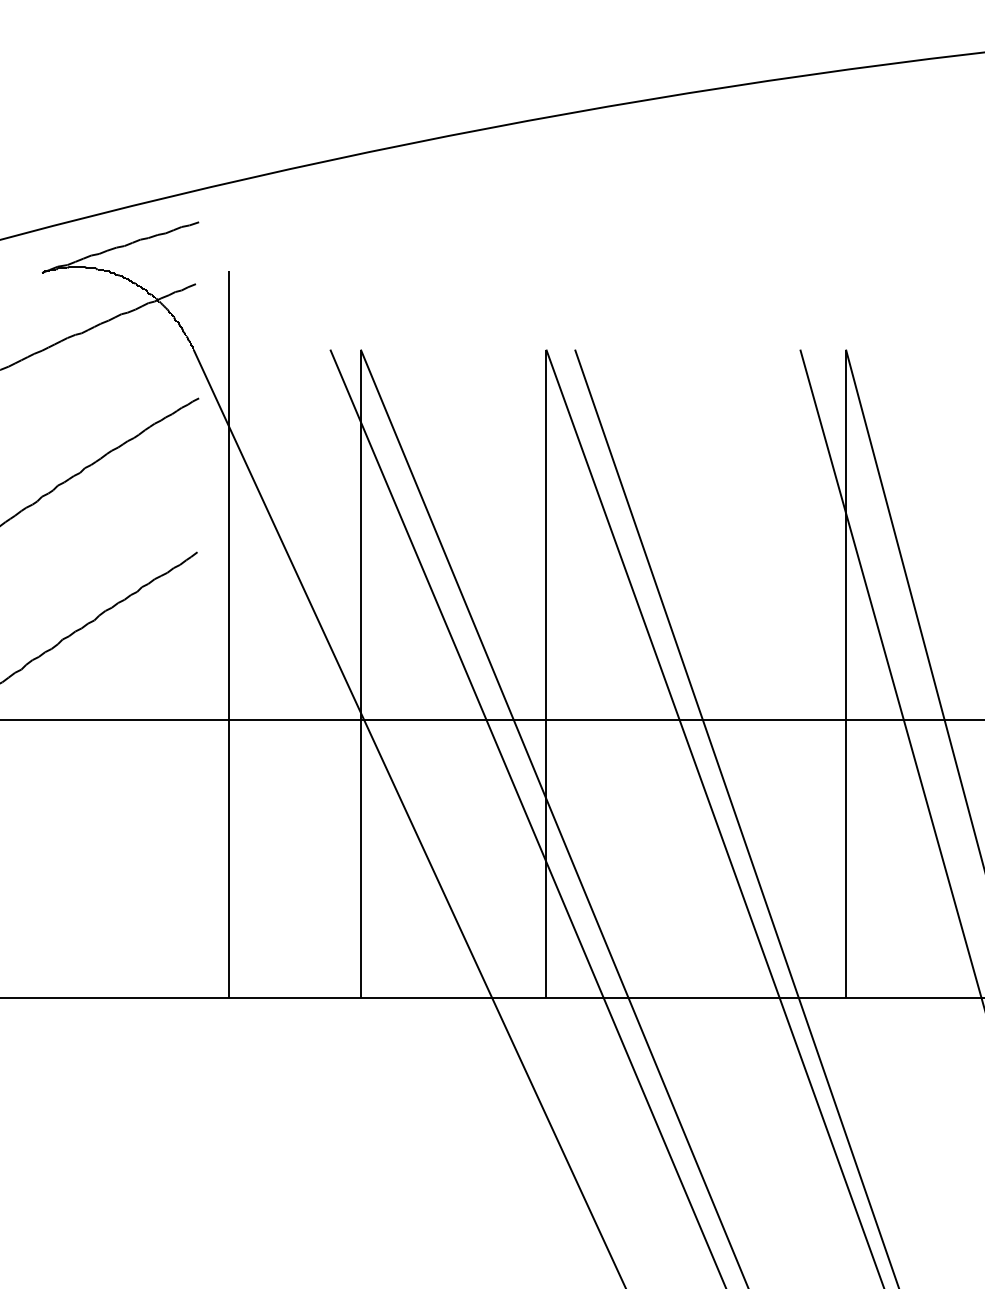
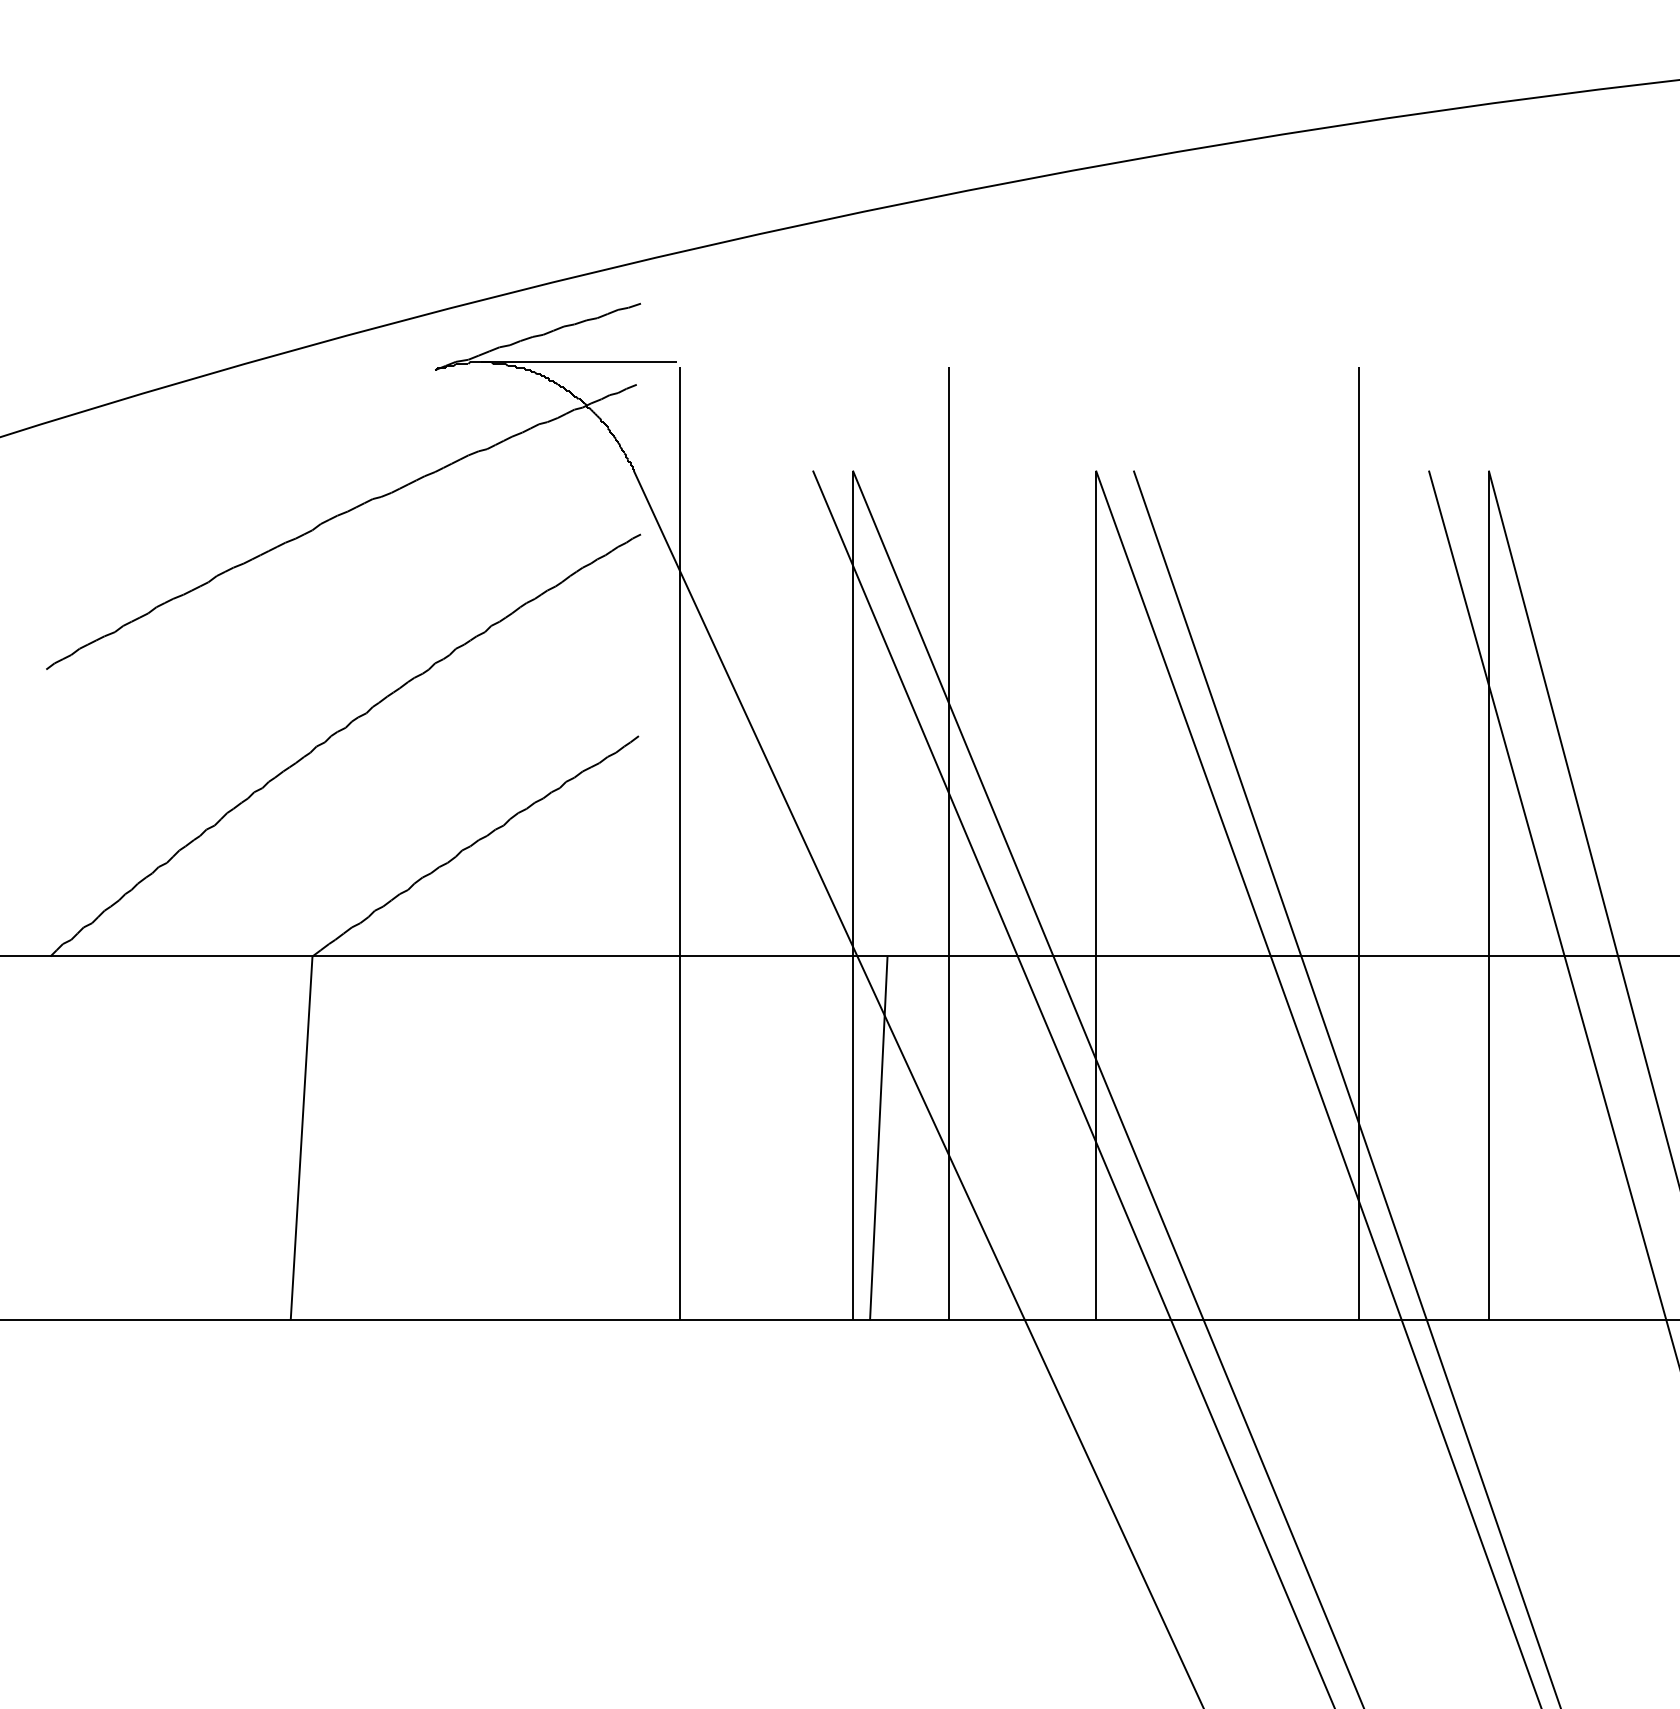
line: (151, 267) -> (578, 362), added
line: (433, 634) -> (948, 843), added
line: (746, 634) -> (1358, 843), added
line: (380, 859) -> (878, 1138), added

